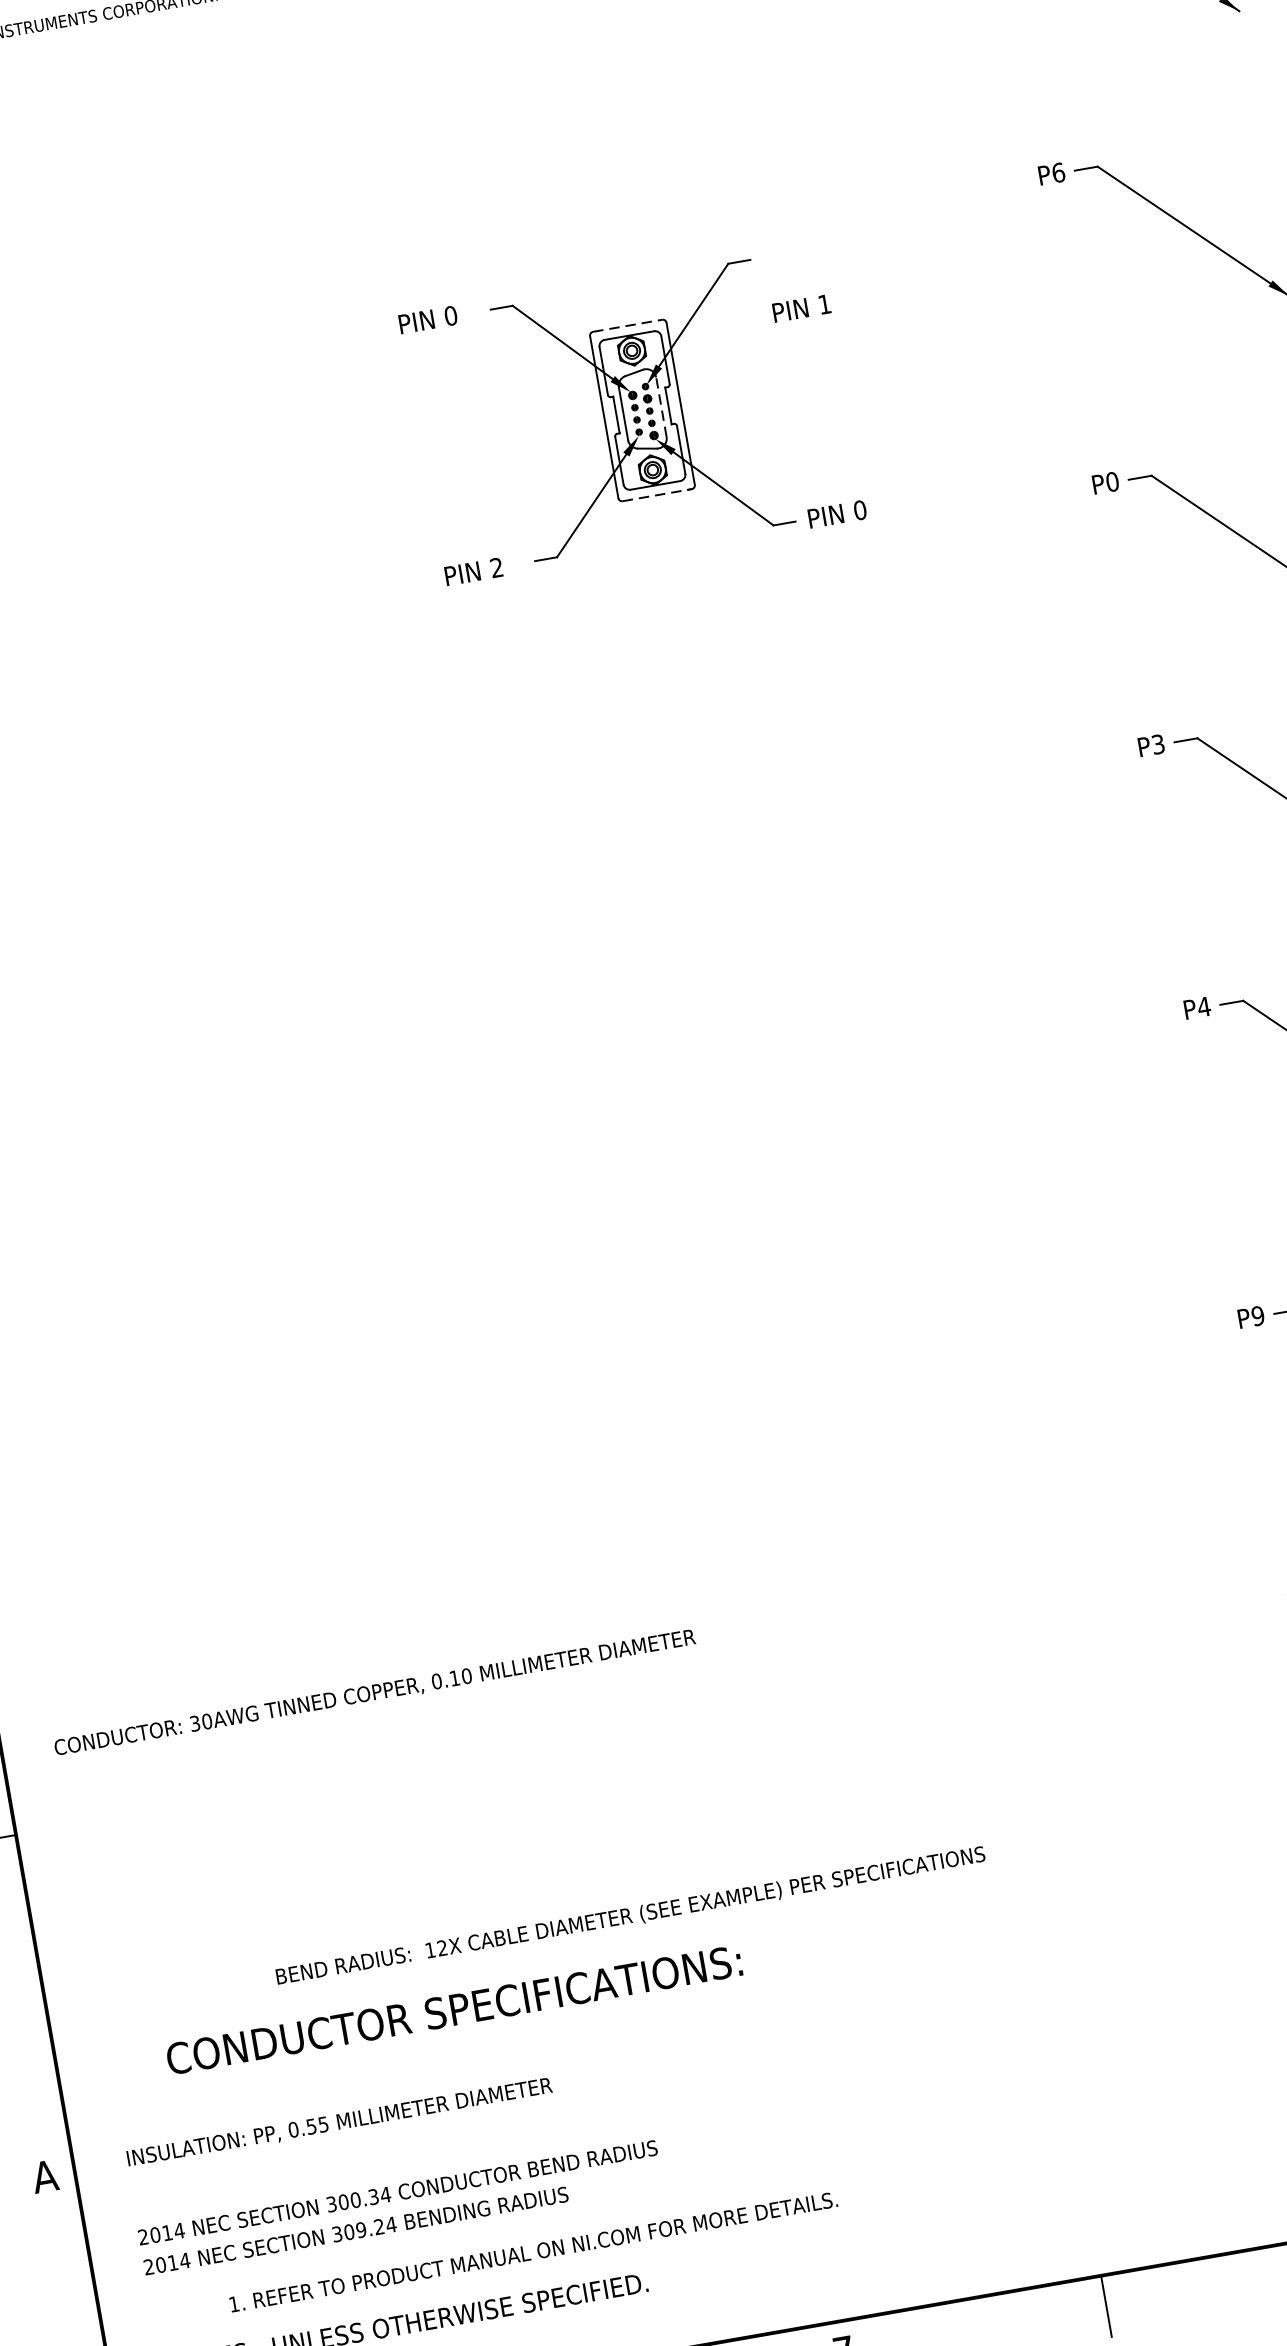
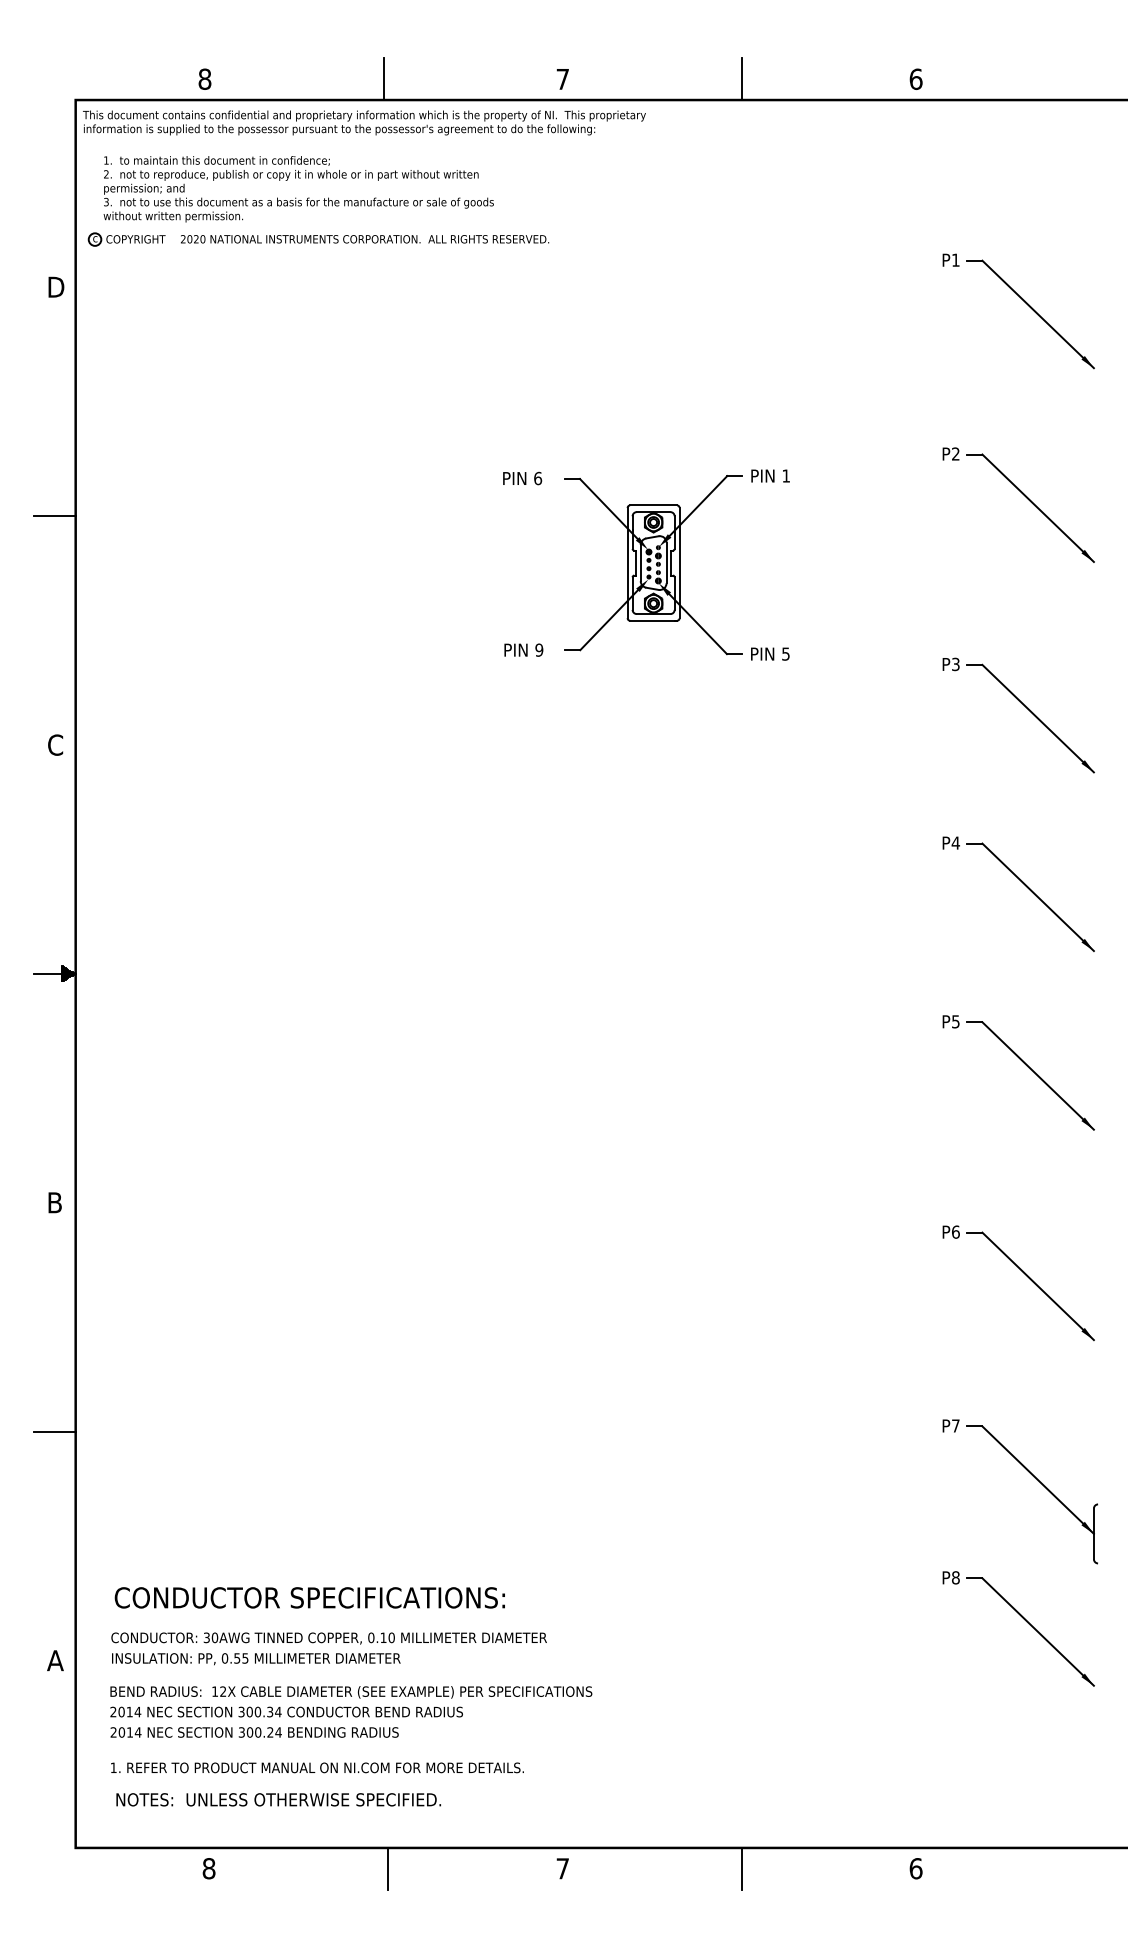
text: (1057, 172) -> (955, 453), P6 -> P2
text: (801, 307) -> (770, 475), moved
text: (451, 314) -> (538, 477), 0 -> 6
line: (627, 325) -> (653, 505), dashed -> solid
line: (661, 406) -> (666, 562), dashed -> solid
text: (1112, 482) -> (955, 664), P0 -> P3
line: (656, 494) -> (653, 620), dashed -> solid
text: (859, 509) -> (785, 653), 0 -> 5
text: (496, 566) -> (539, 649), 2 -> 9
text: (1157, 743) -> (955, 842), P3 -> P4
text: (1203, 1006) -> (955, 1021), P4 -> P5
text: (1257, 1315) -> (955, 1231), P9 -> P6
text: (374, 1693) -> (328, 1638), moved
text: (631, 1916) -> (351, 1692), moved
text: (453, 2009) -> (309, 1597), moved
text: (361, 2230) -> (258, 1732), 309.24 -> 300.24
text: (533, 2251) -> (317, 1767), moved

